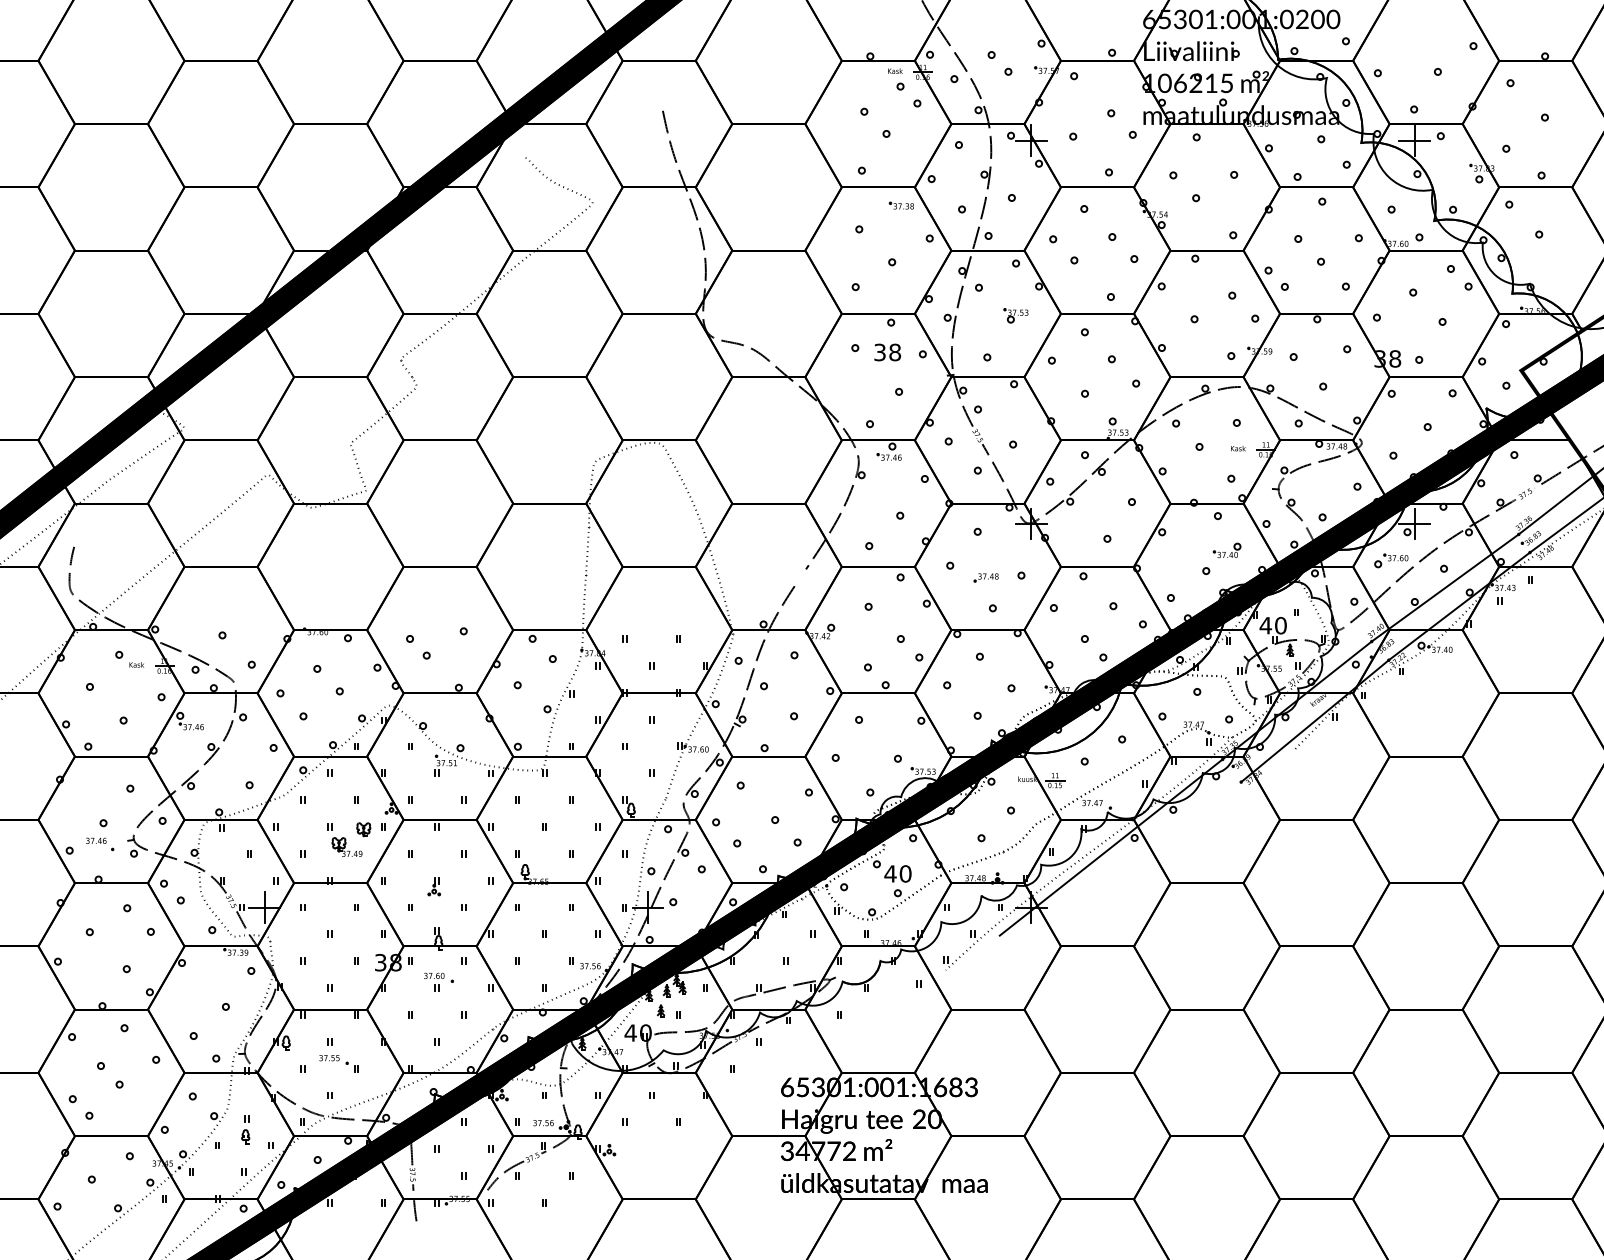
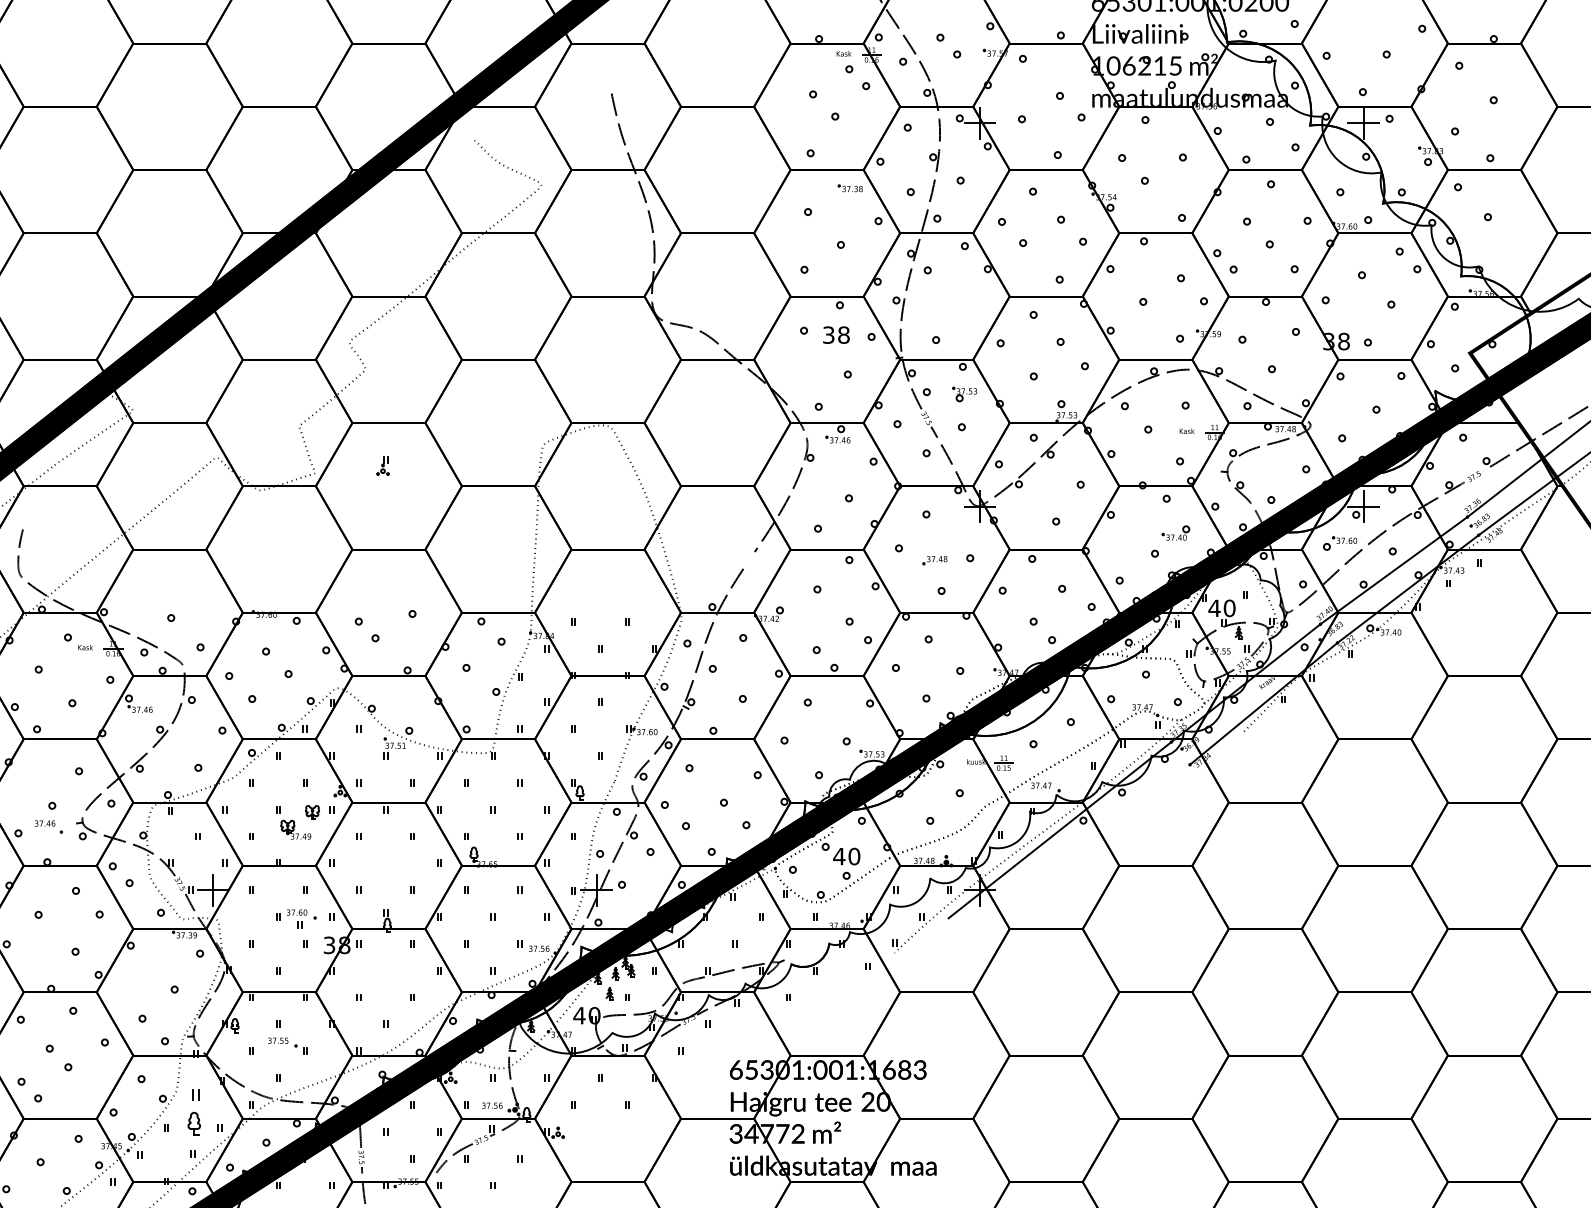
part: (1015, 315) -> (964, 394), moved
part: (433, 886) -> (382, 466), moved
part: (438, 981) -> (301, 918), moved
part: (245, 1129) -> (194, 1112), size x1.6

